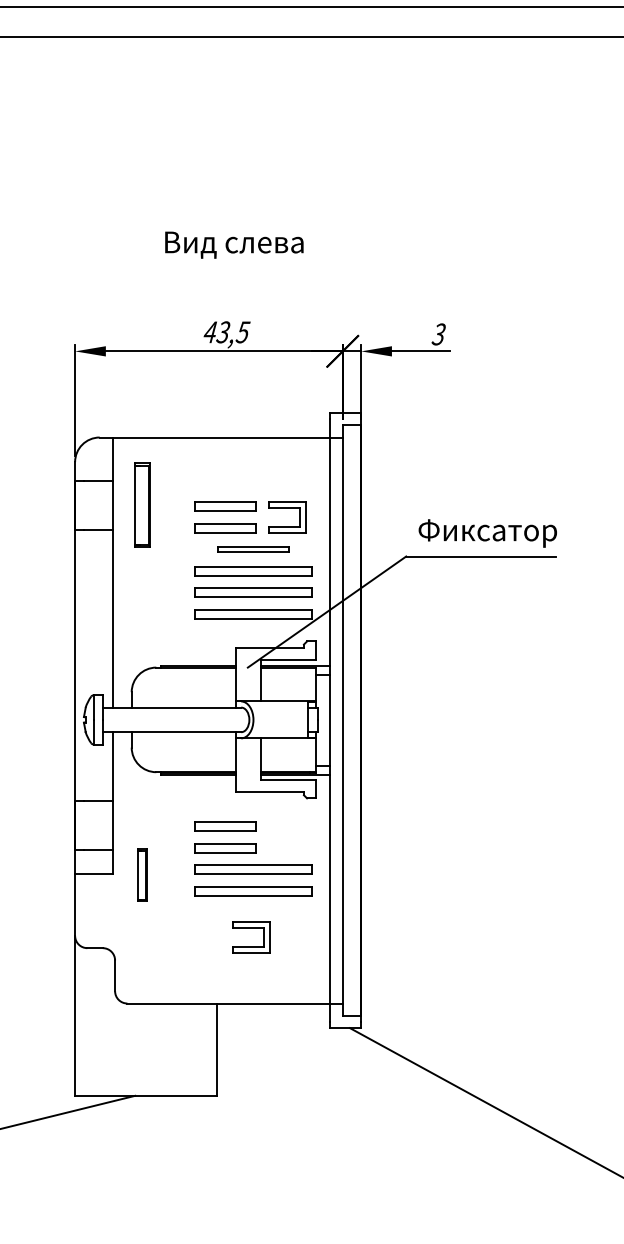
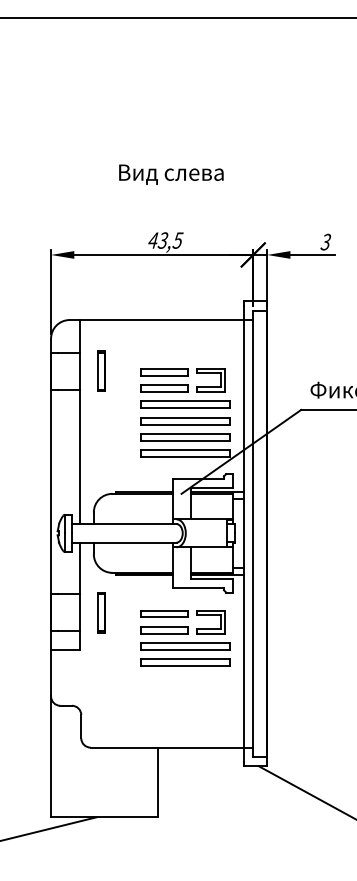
part: (142, 504) -> (101, 370), size x0.62
part: (253, 549) -> (185, 404), size x1.67
part: (142, 874) -> (101, 612), moved
part: (251, 928) -> (211, 615), moved

